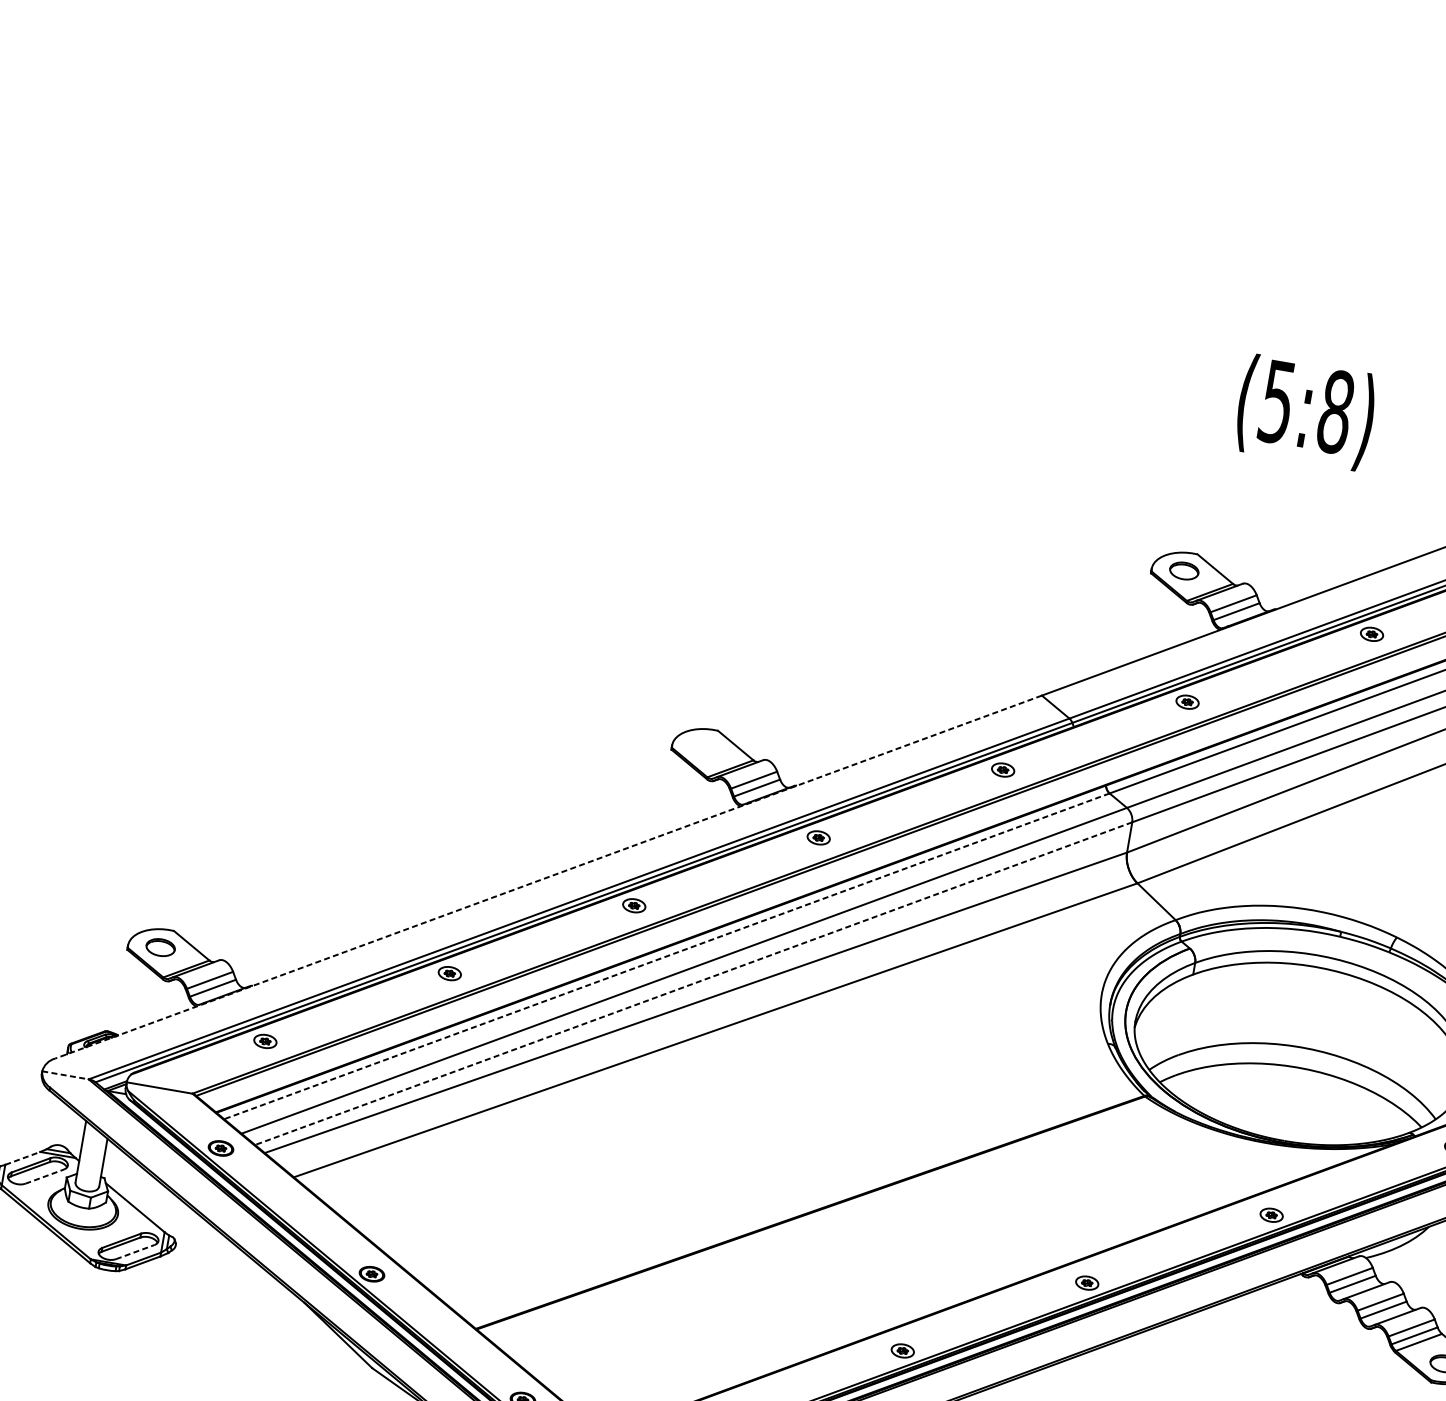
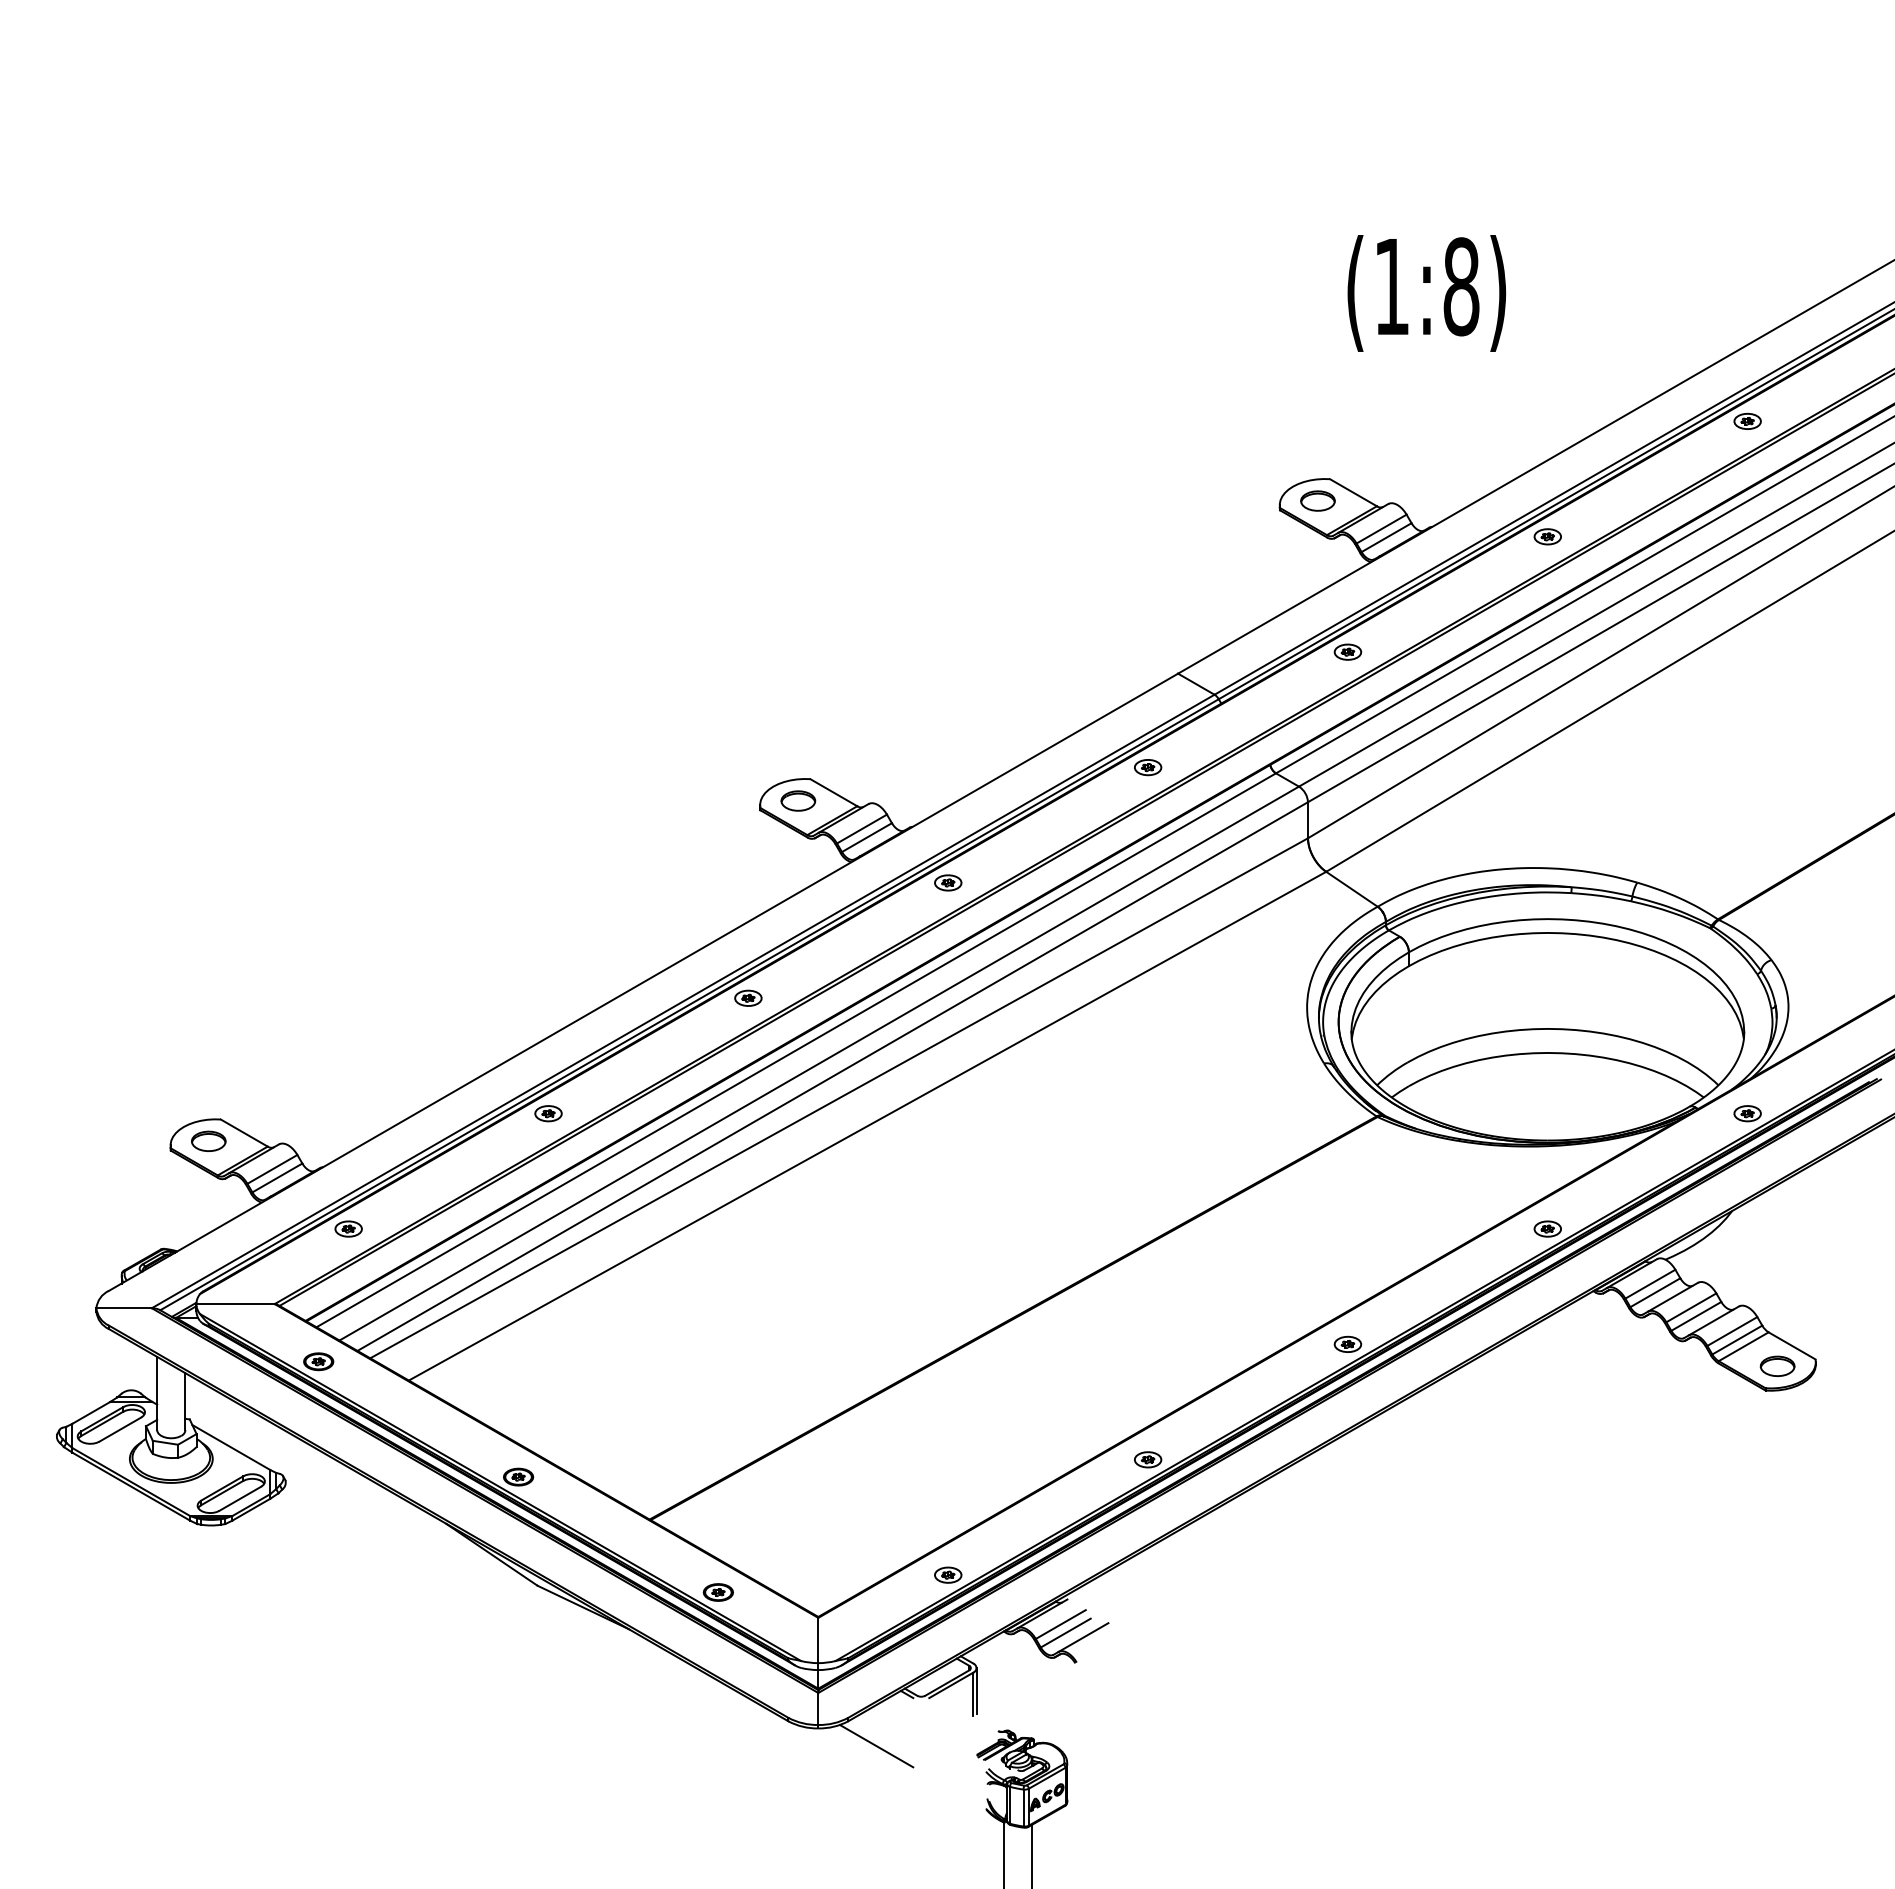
text: (1276, 402) -> (1391, 287), (5:8) -> (1:8)
part: (704, 747) -> (798, 800), added
line: (548, 877) -> (643, 982), dashed -> solid
line: (667, 956) -> (796, 1050), dashed -> solid
line: (693, 983) -> (832, 1076), dashed -> solid
line: (65, 1075) -> (124, 1308), dashed -> solid
line: (22, 1158) -> (91, 1412), dashed -> solid
line: (44, 1176) -> (120, 1429), dashed -> solid
line: (135, 1251) -> (240, 1498), dashed -> solid

